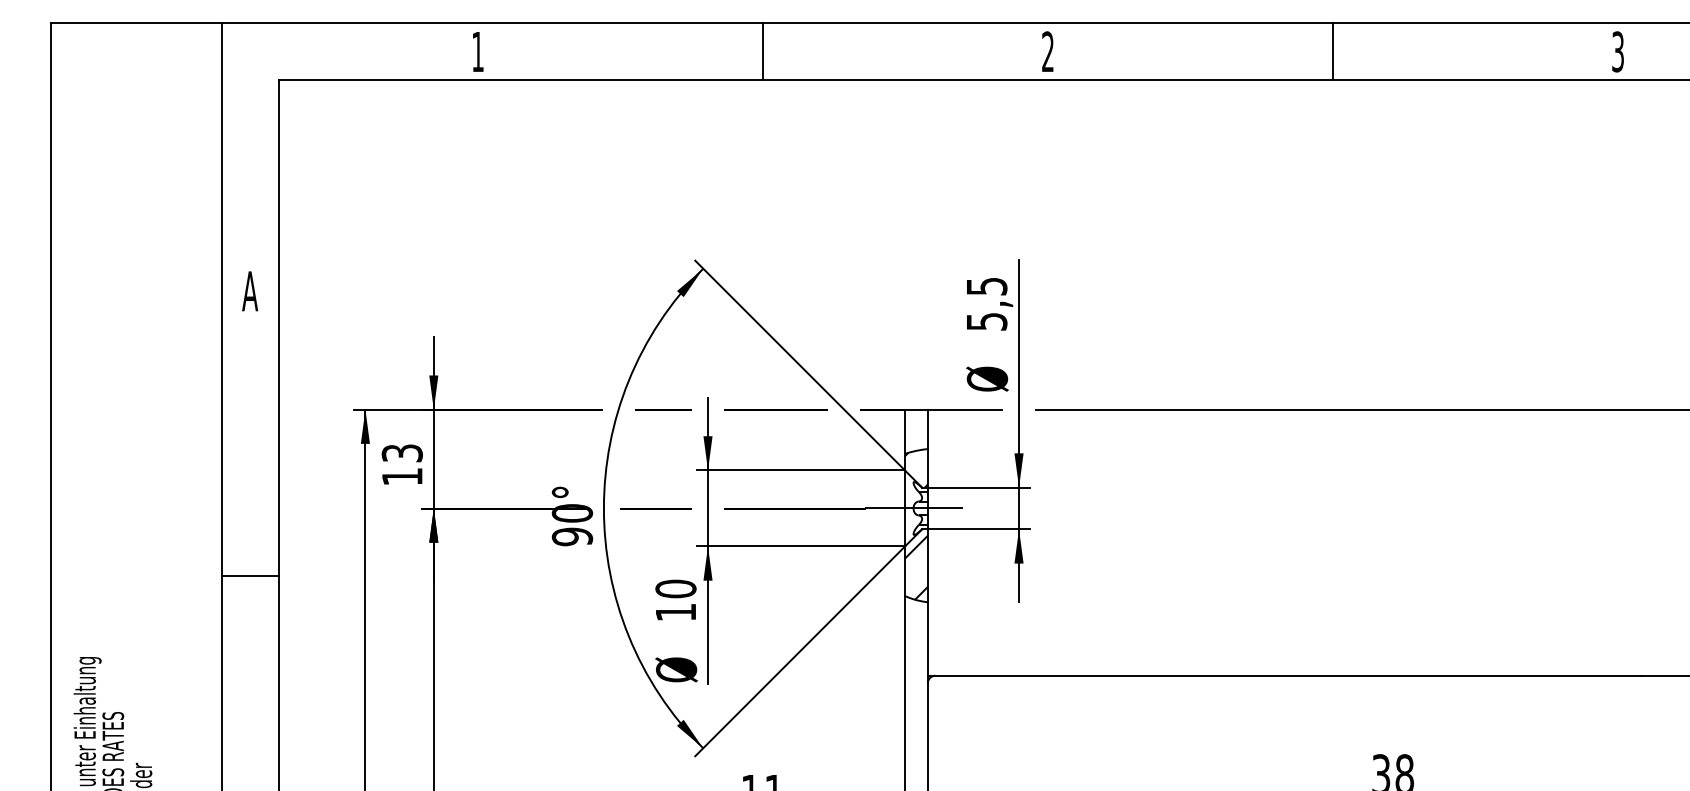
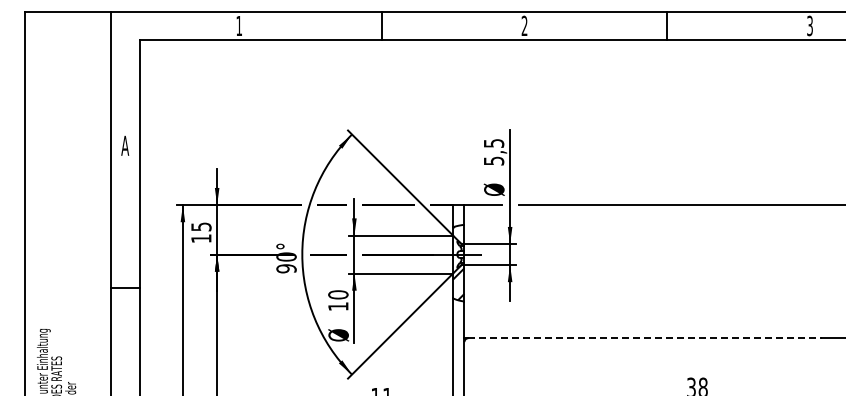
text: (400, 452) -> (200, 226), 13 -> 15
line: (1289, 676) -> (645, 338), solid -> dashed

